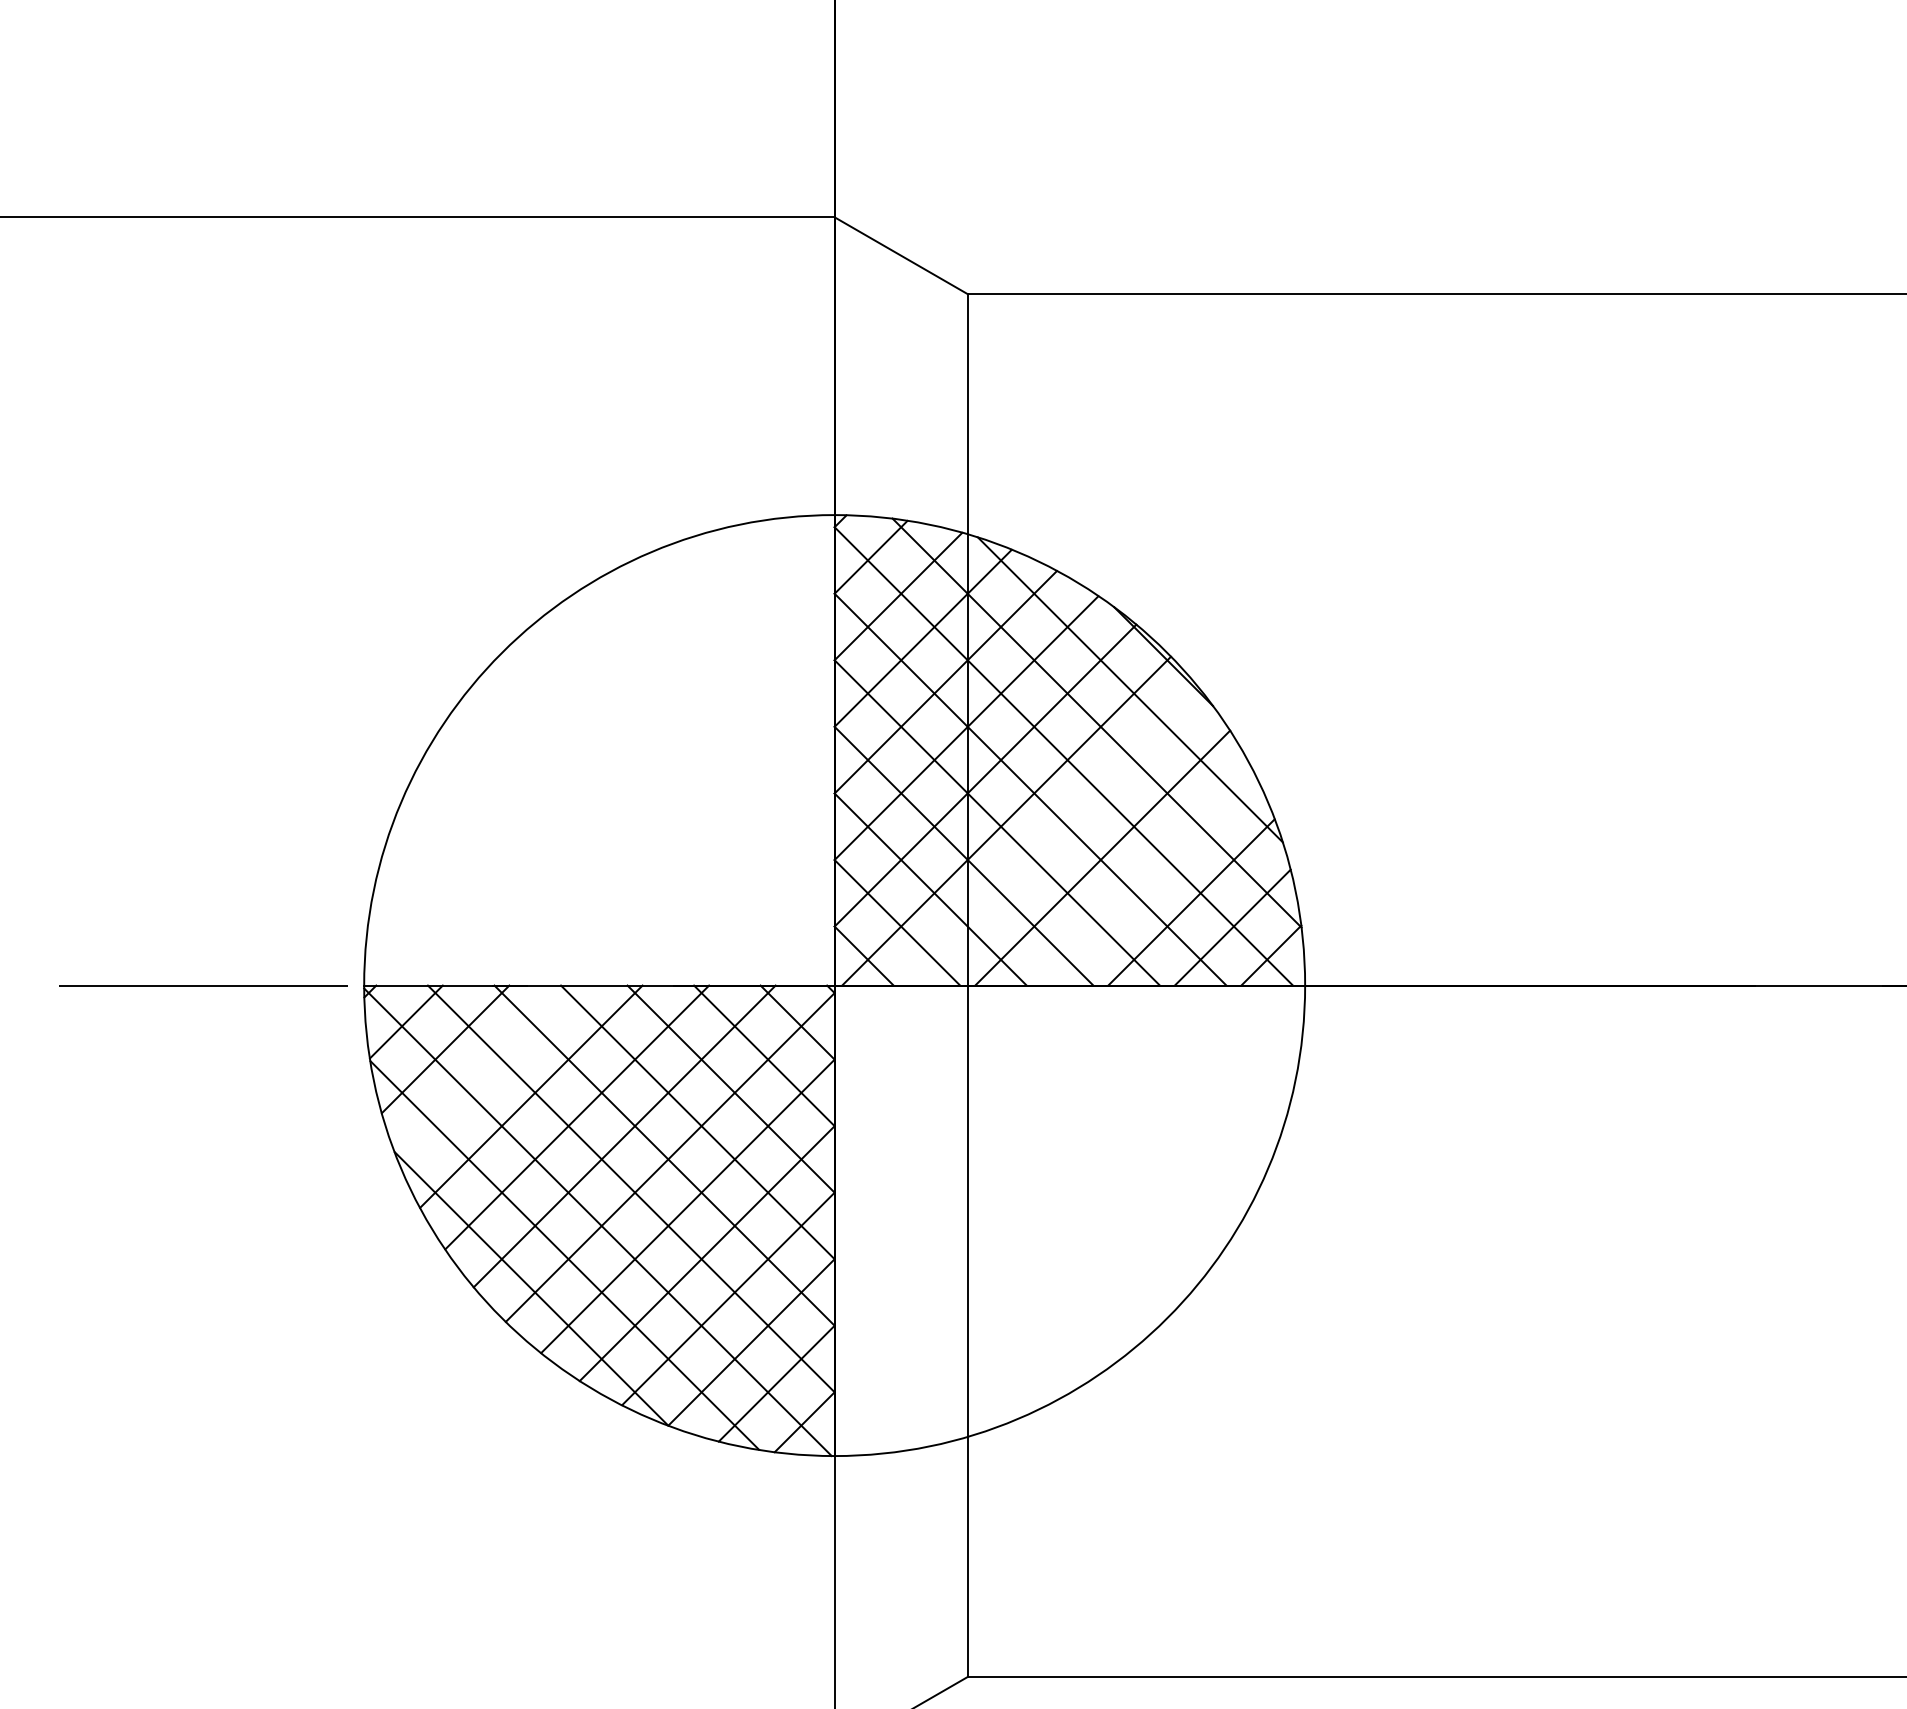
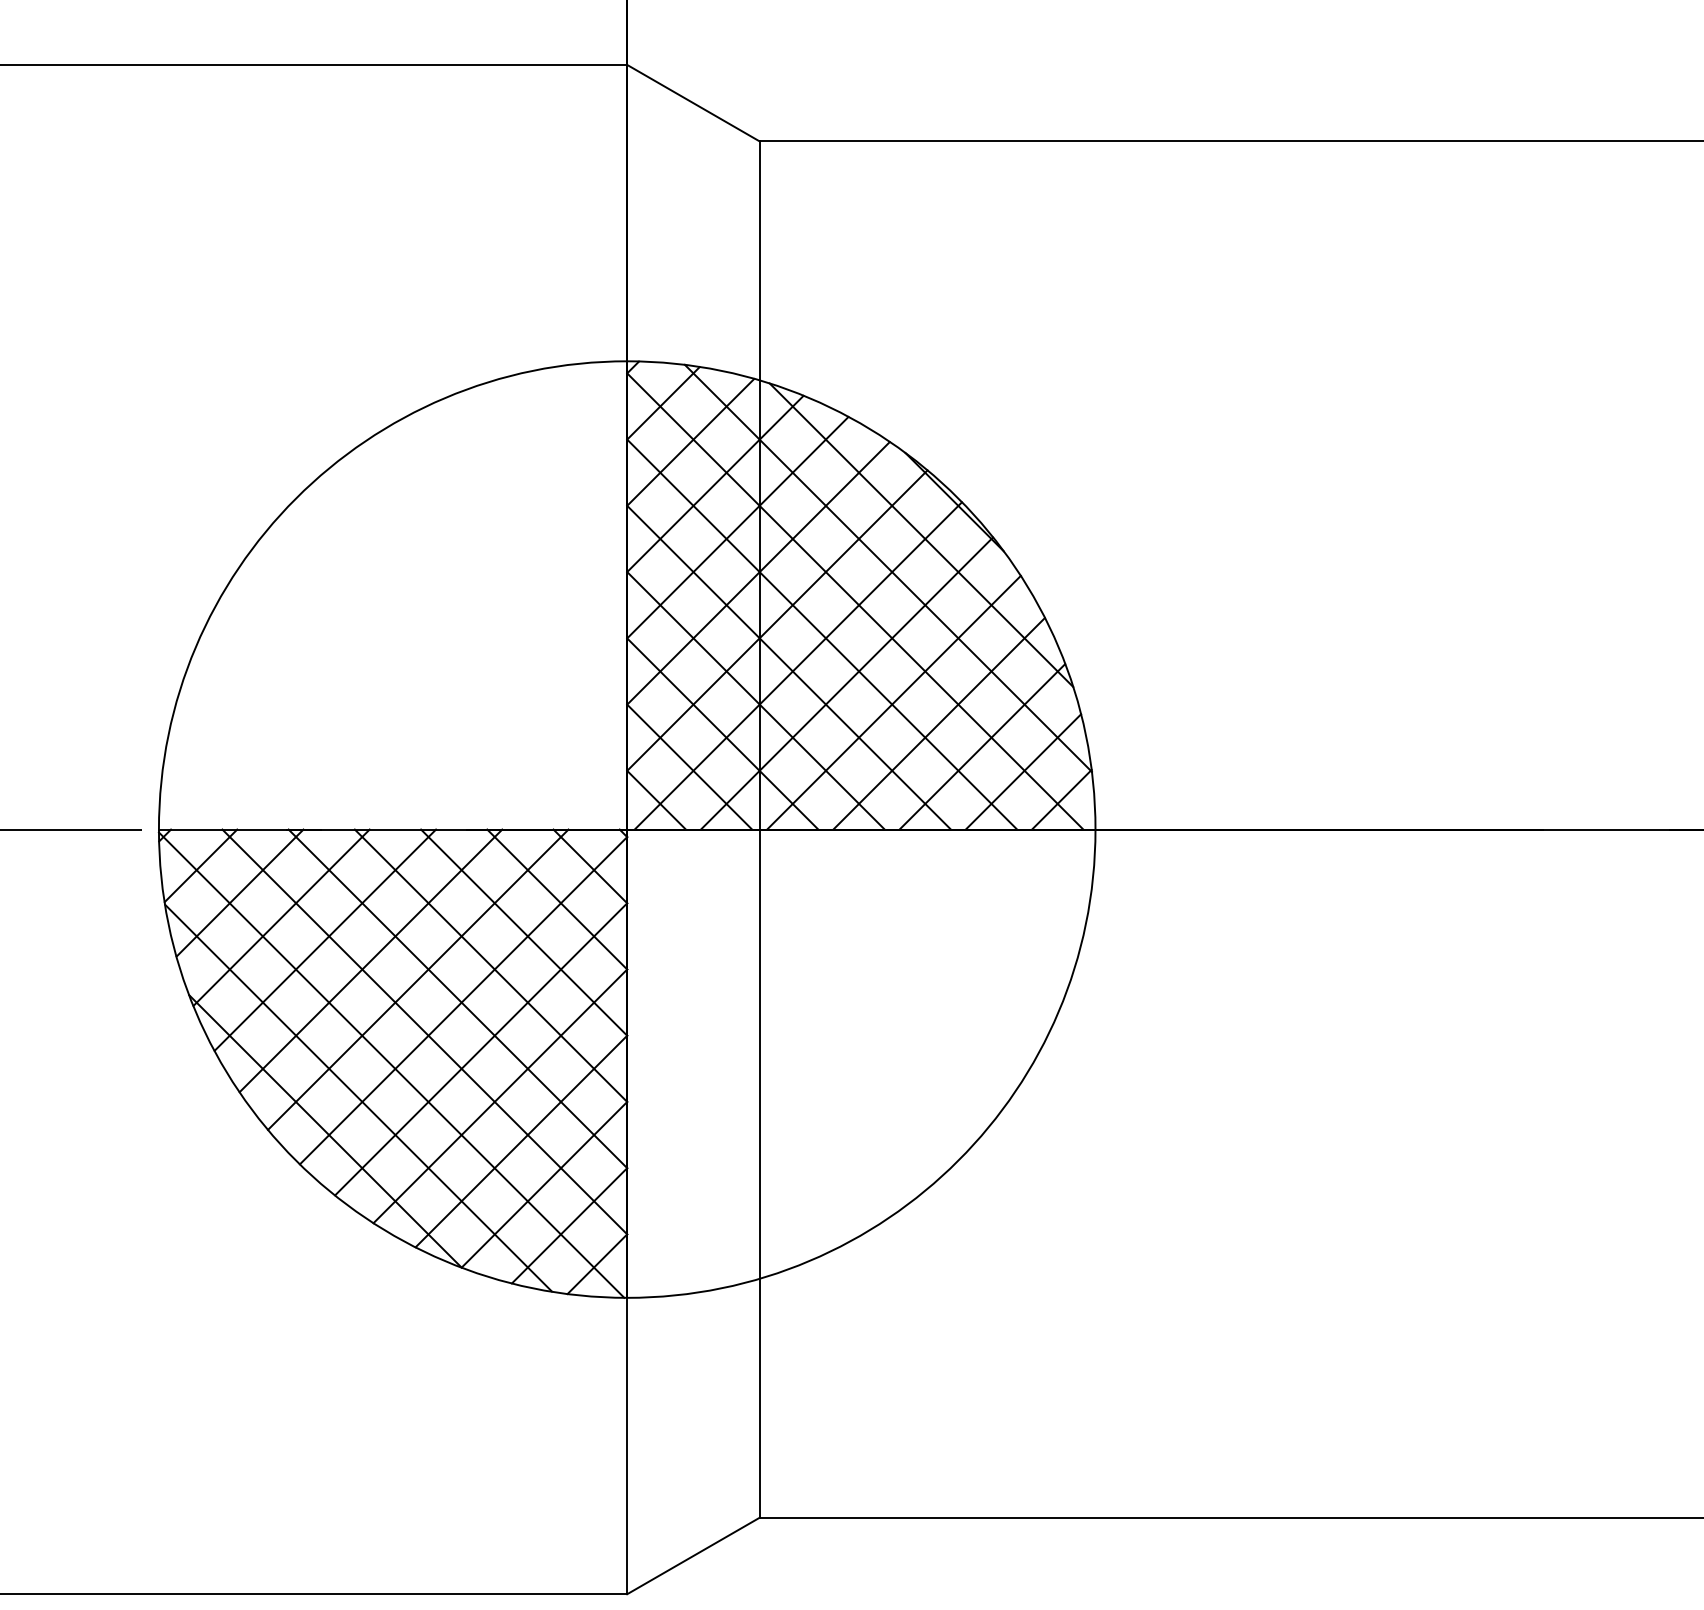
line: (1055, 838) -> (847, 683), added
line: (1147, 879) -> (938, 724), added
line: (486, 1073) -> (280, 917), added

